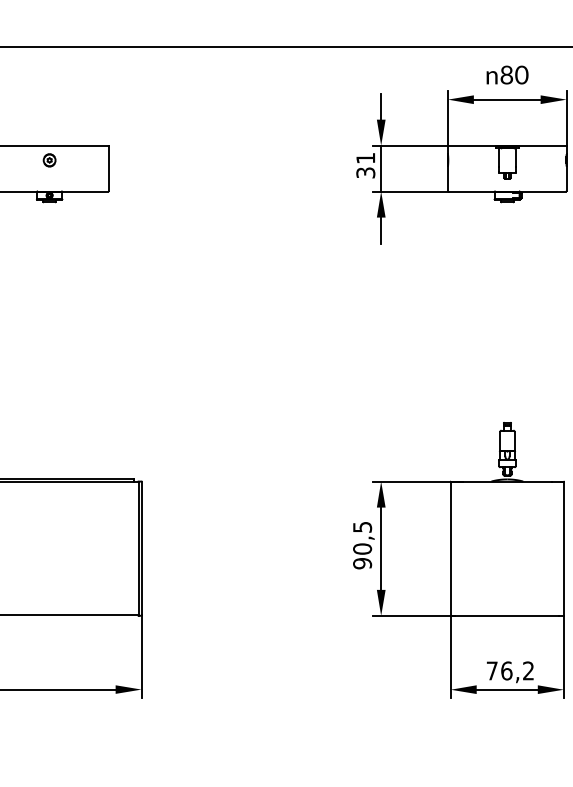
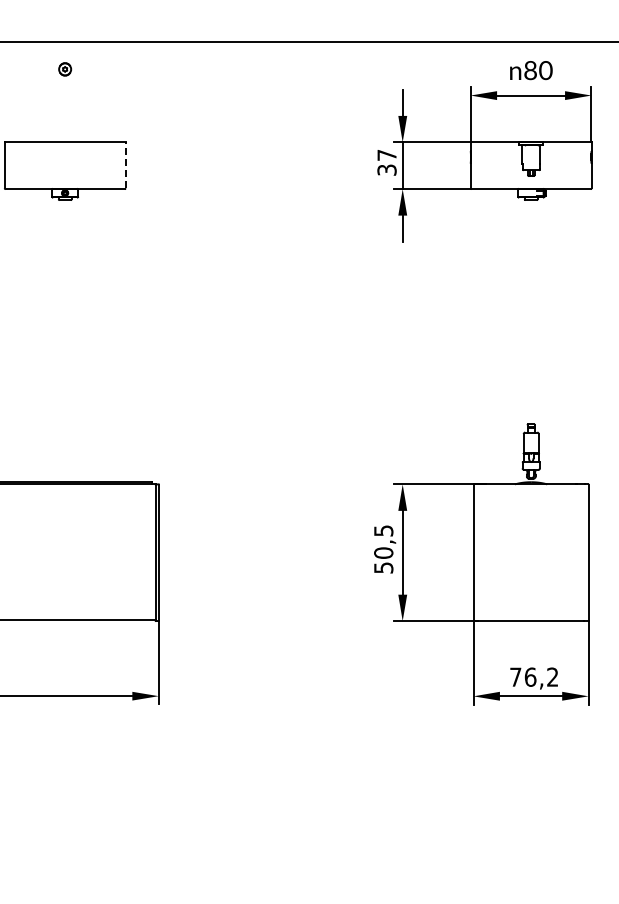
text: (365, 158) -> (386, 155), 31 -> 37
part: (49, 160) -> (65, 69), moved
line: (108, 167) -> (125, 164), solid -> dashed
text: (362, 563) -> (383, 567), 90,5 -> 50,5

